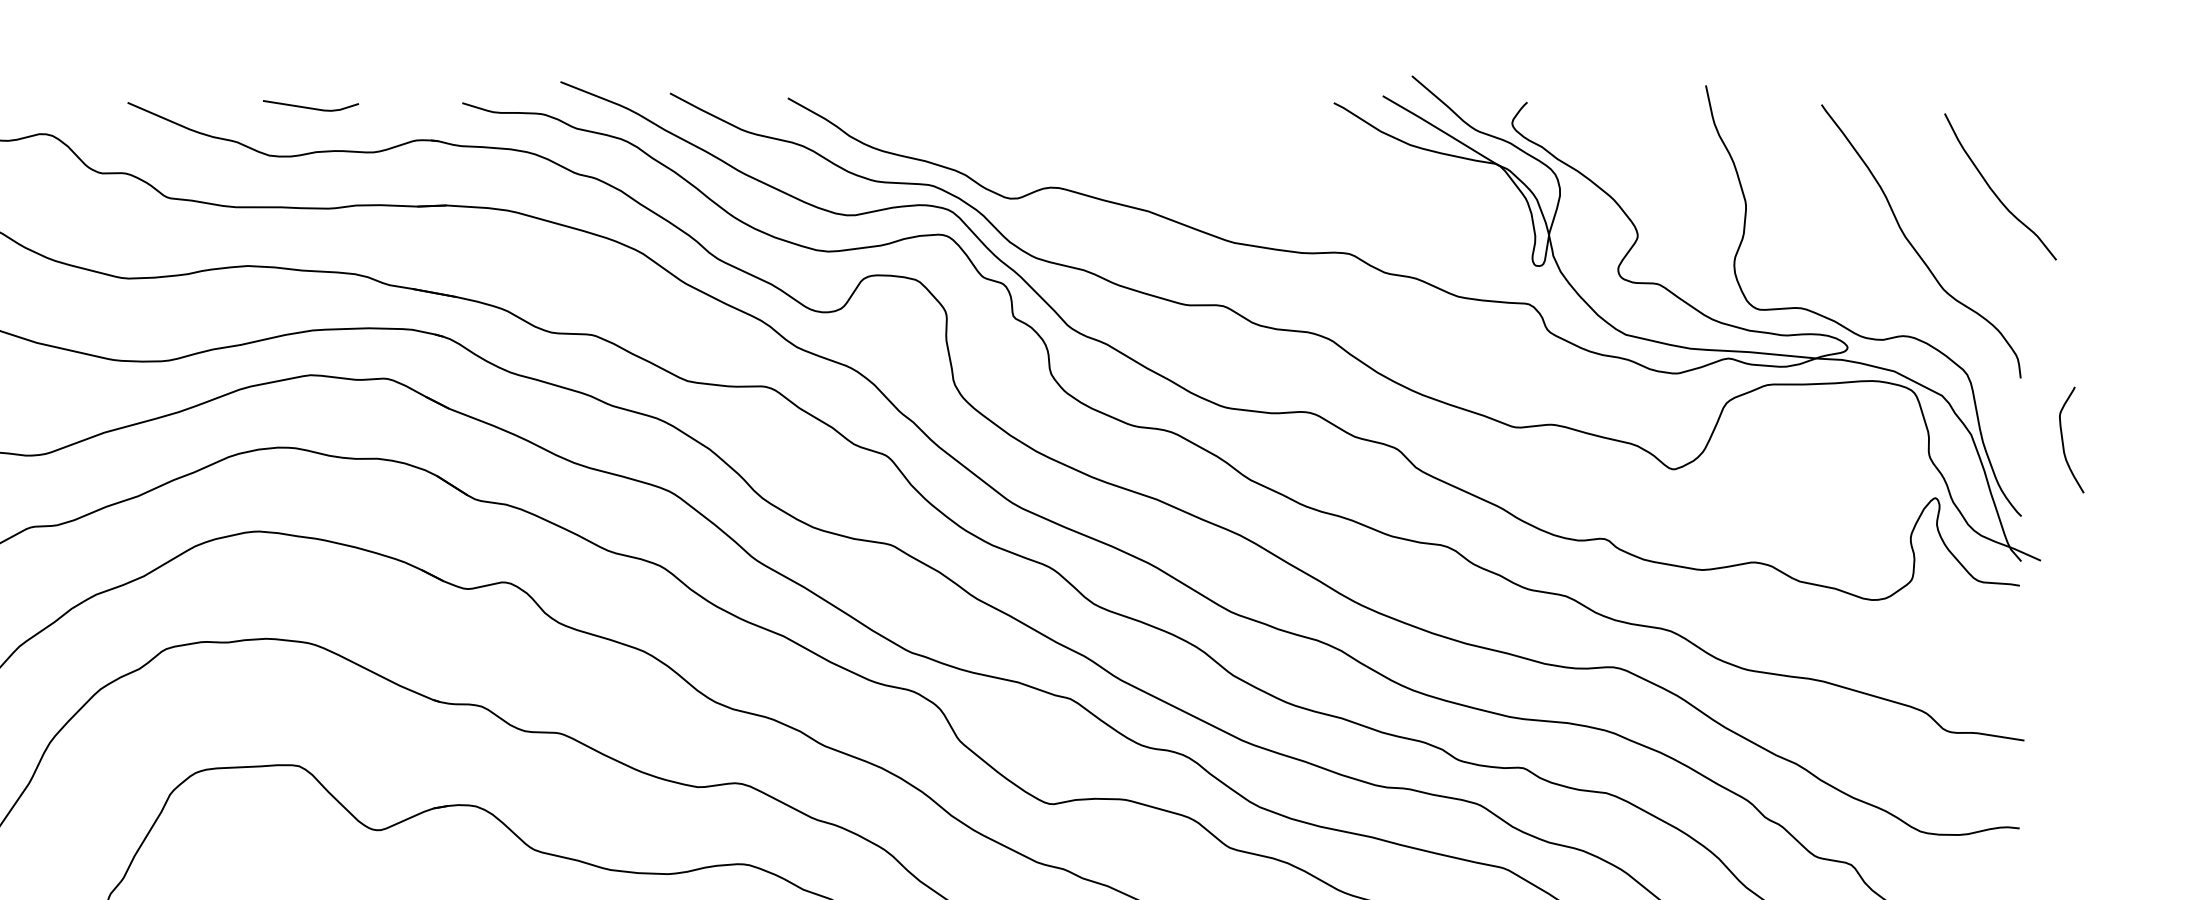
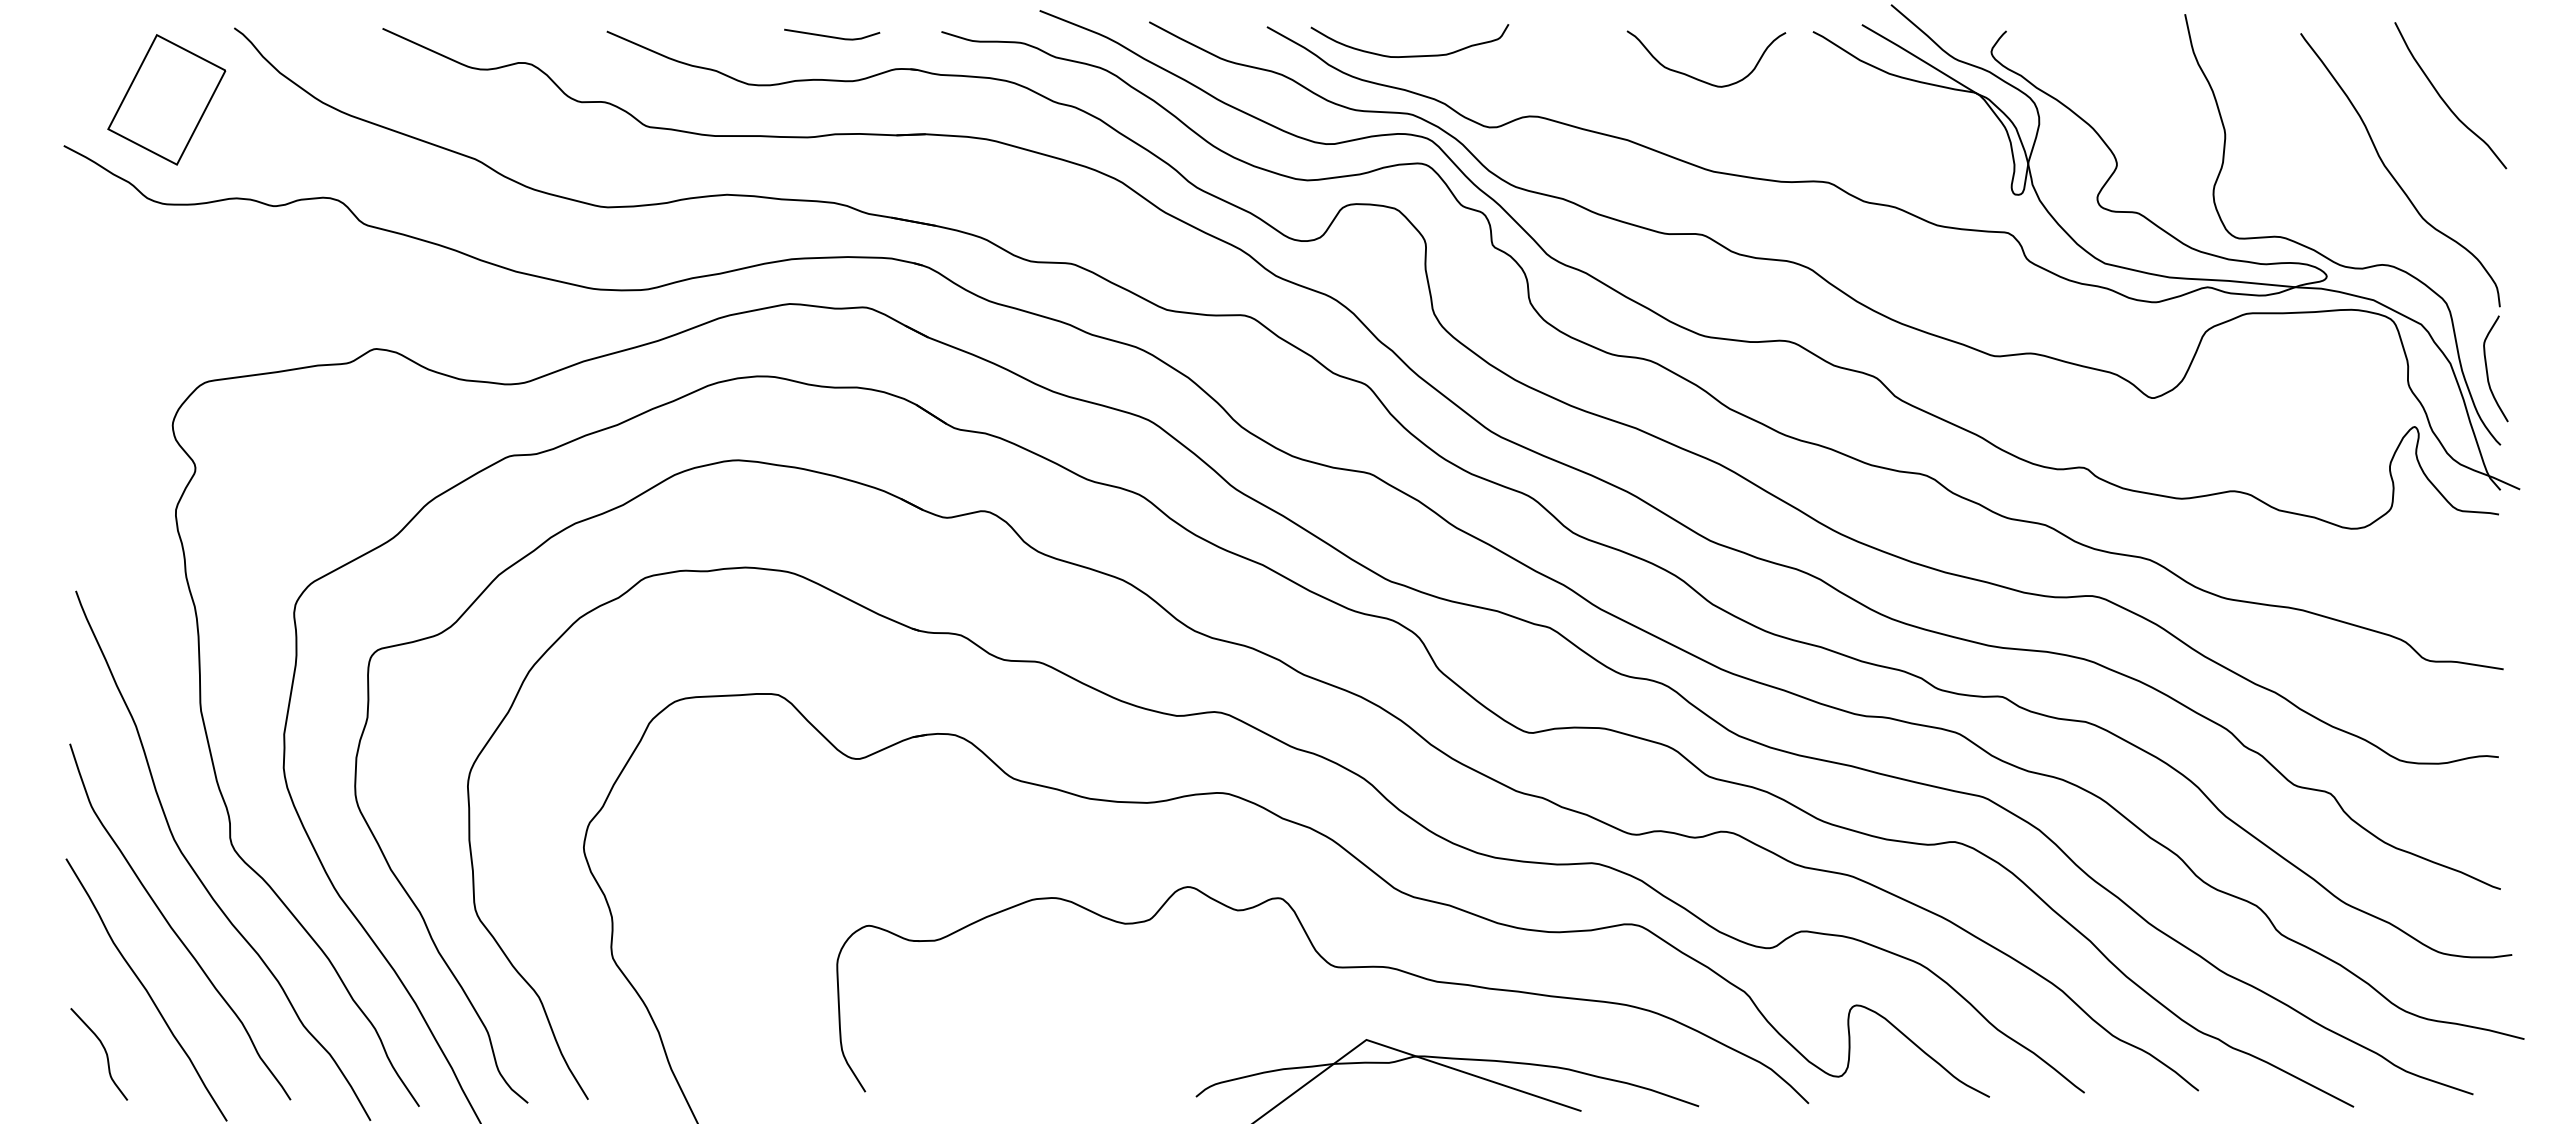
line: (311, 107) -> (832, 36), moved
curve: (930, 126) -> (1409, 55), added
curve: (1219, 149) -> (1698, 78), added
curve: (1994, 191) -> (2444, 100), moved
curve: (2063, 439) -> (2487, 368), moved

